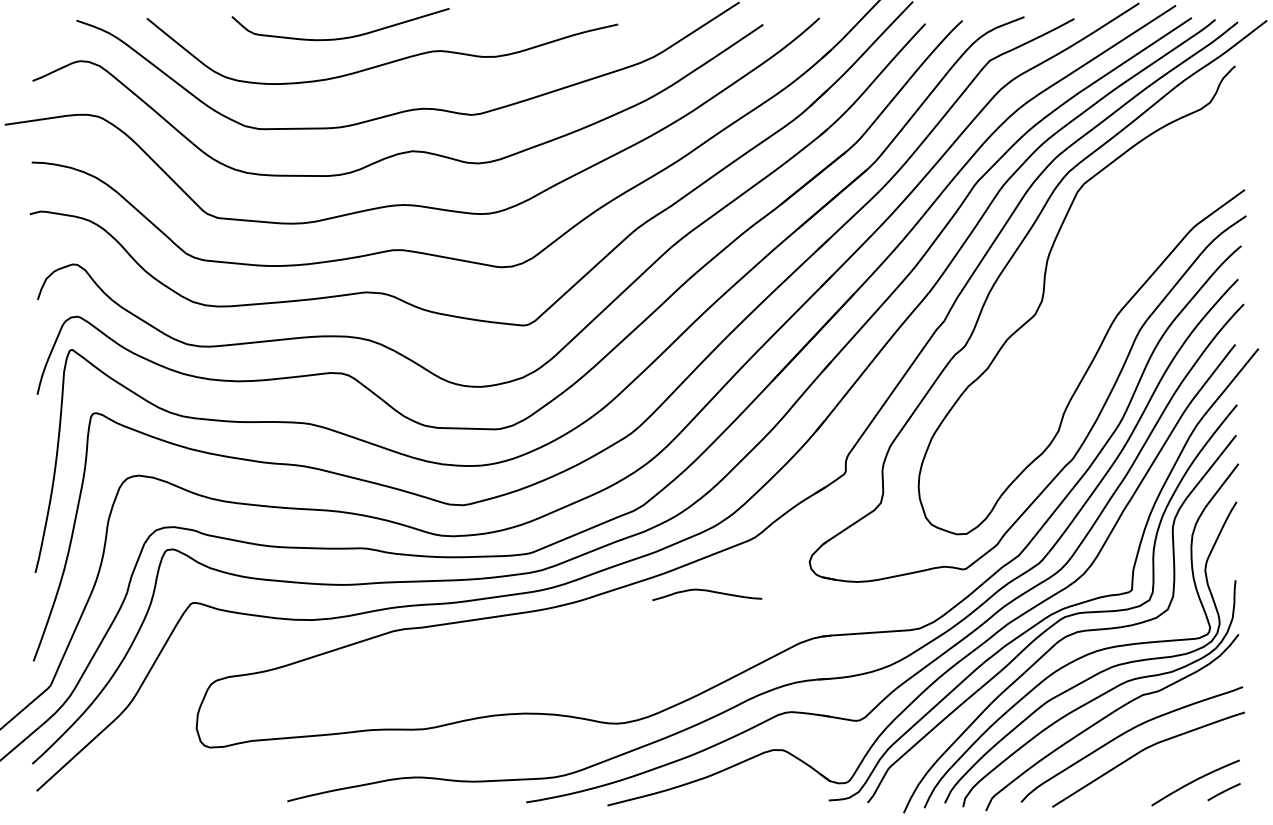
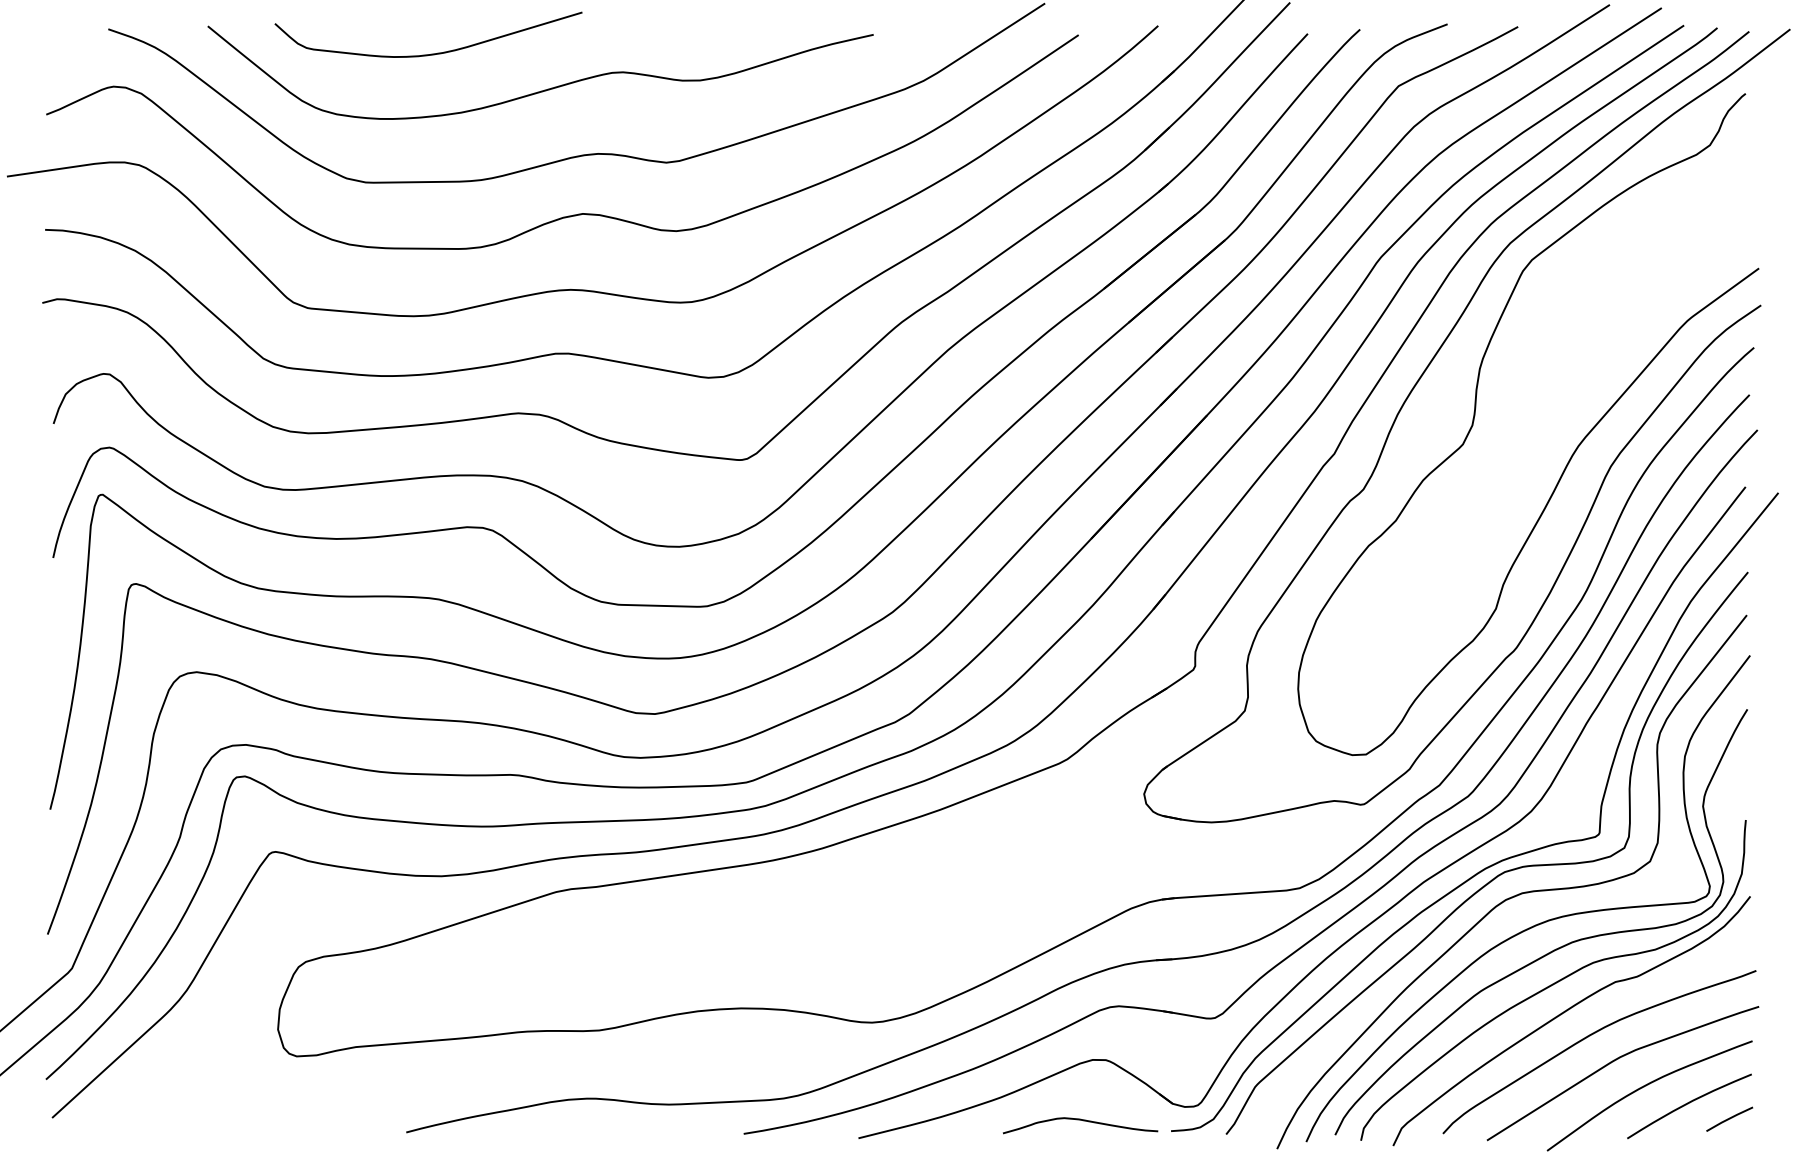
curve: (342, 37) -> (431, 53), moved
curve: (707, 591) -> (1080, 1120), moved
curve: (1163, 769) -> (1644, 1087), added

